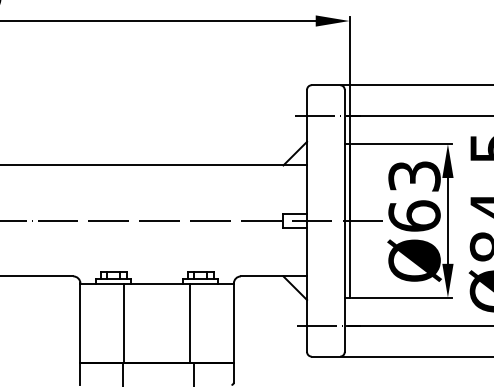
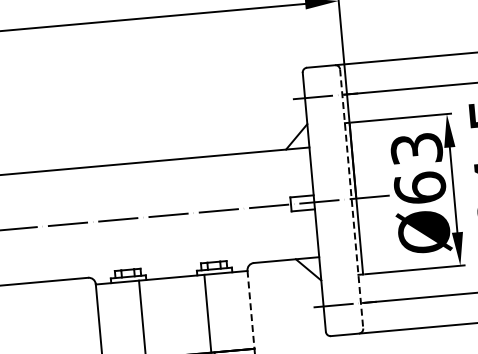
line: (344, 221) -> (351, 199), solid -> dashed
line: (233, 323) -> (250, 310), solid -> dashed

